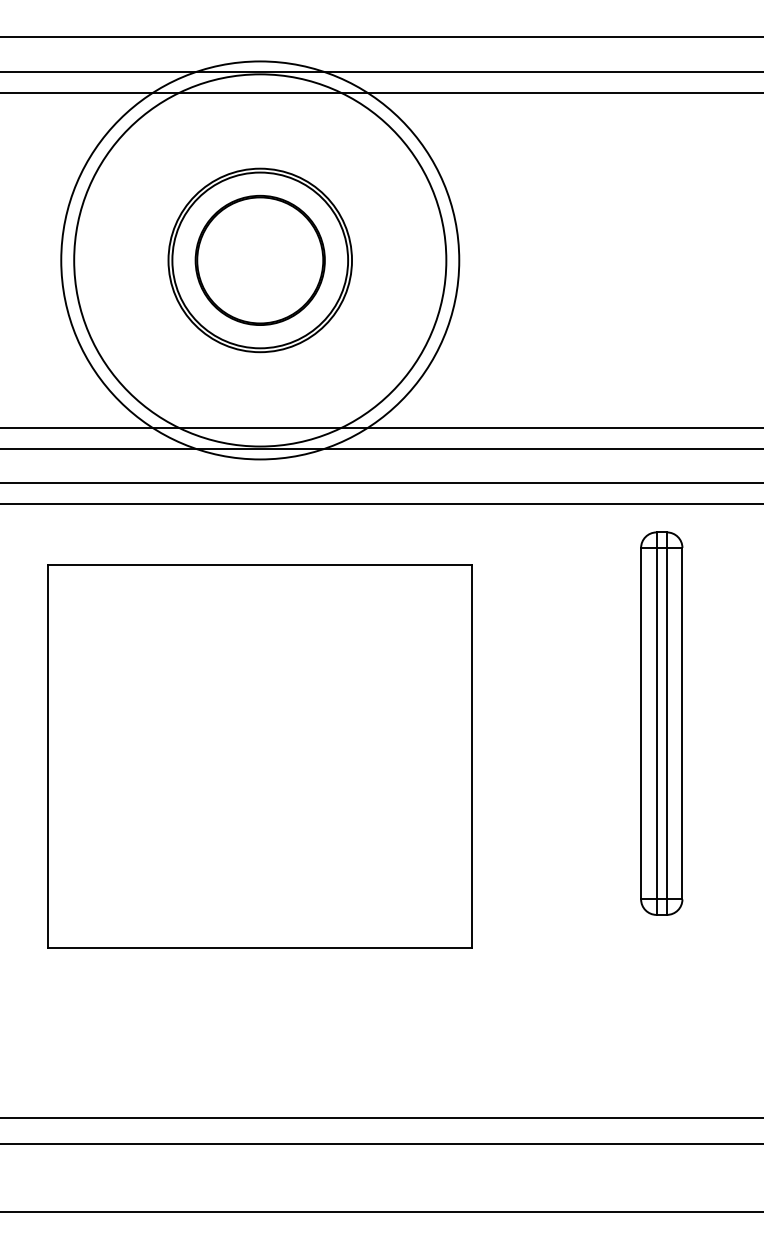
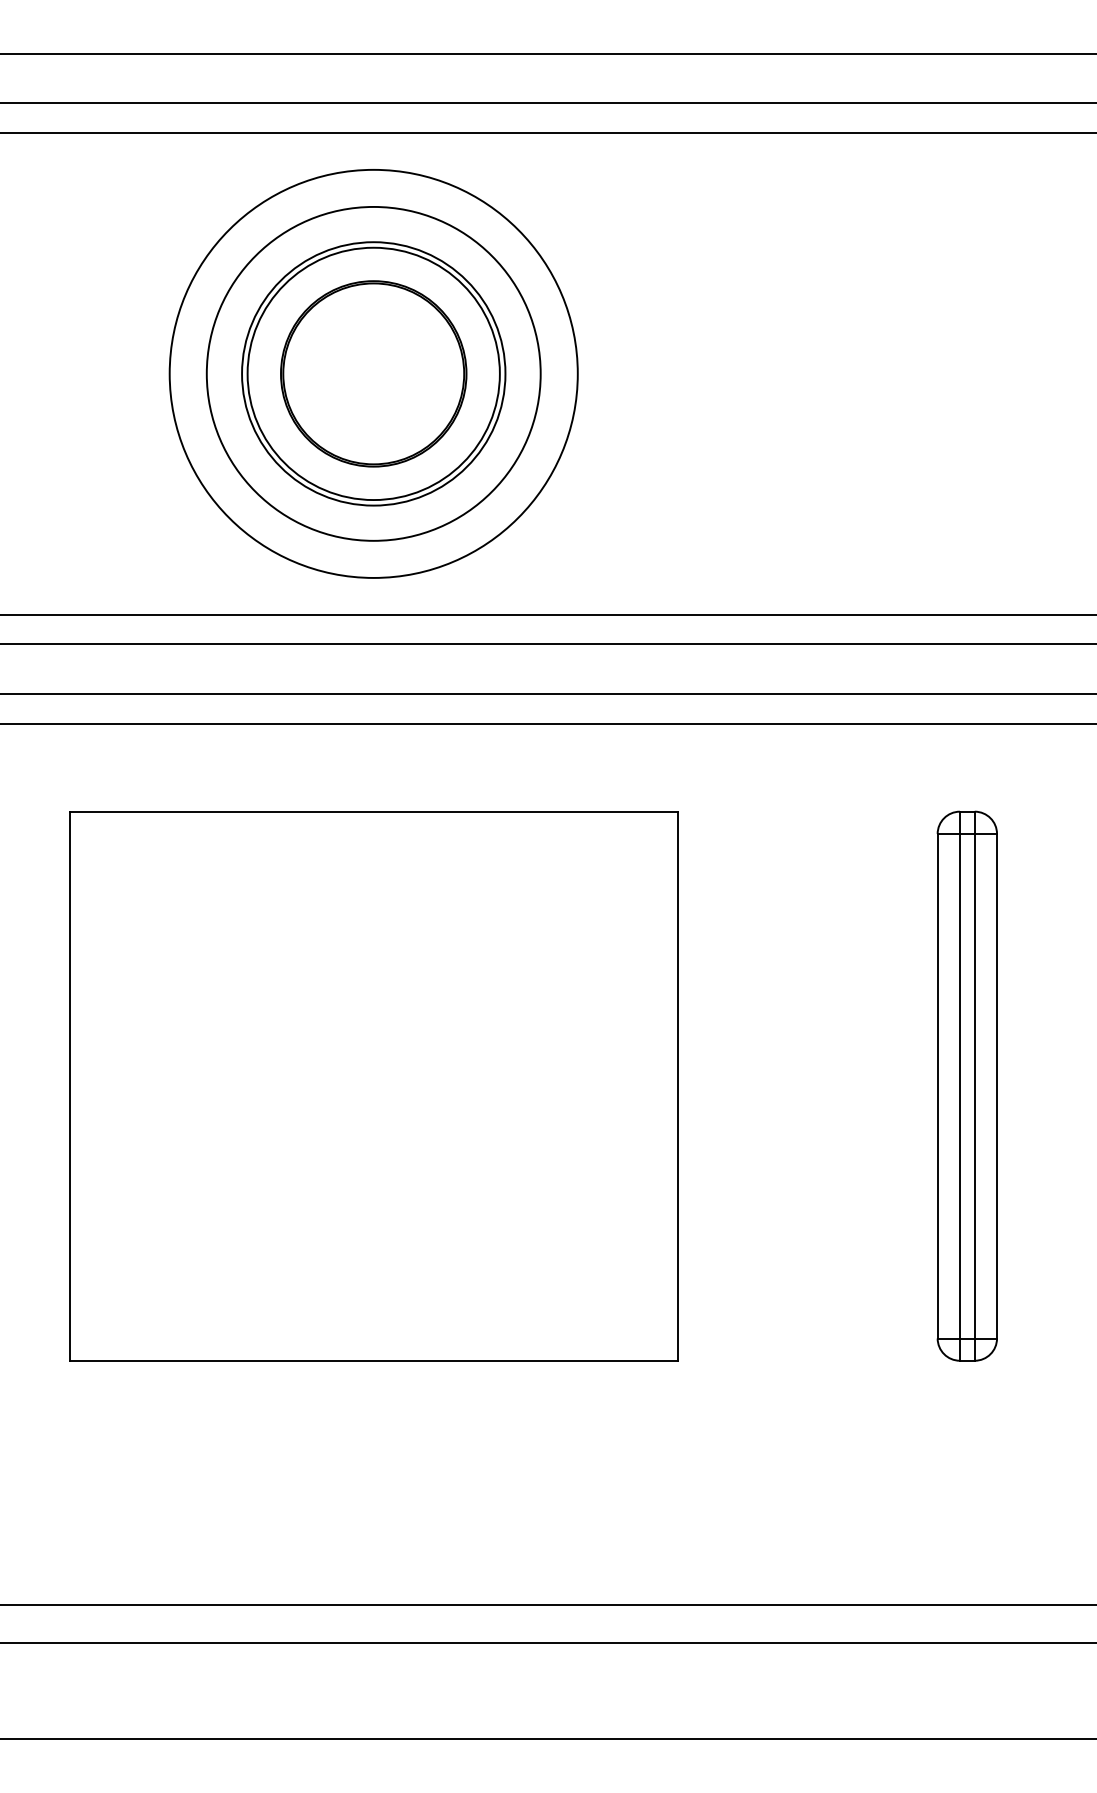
circle: (259, 260) -> (372, 373), size x0.62
circle: (260, 260) -> (374, 373), size x0.71
part: (661, 723) -> (966, 1085), moved

